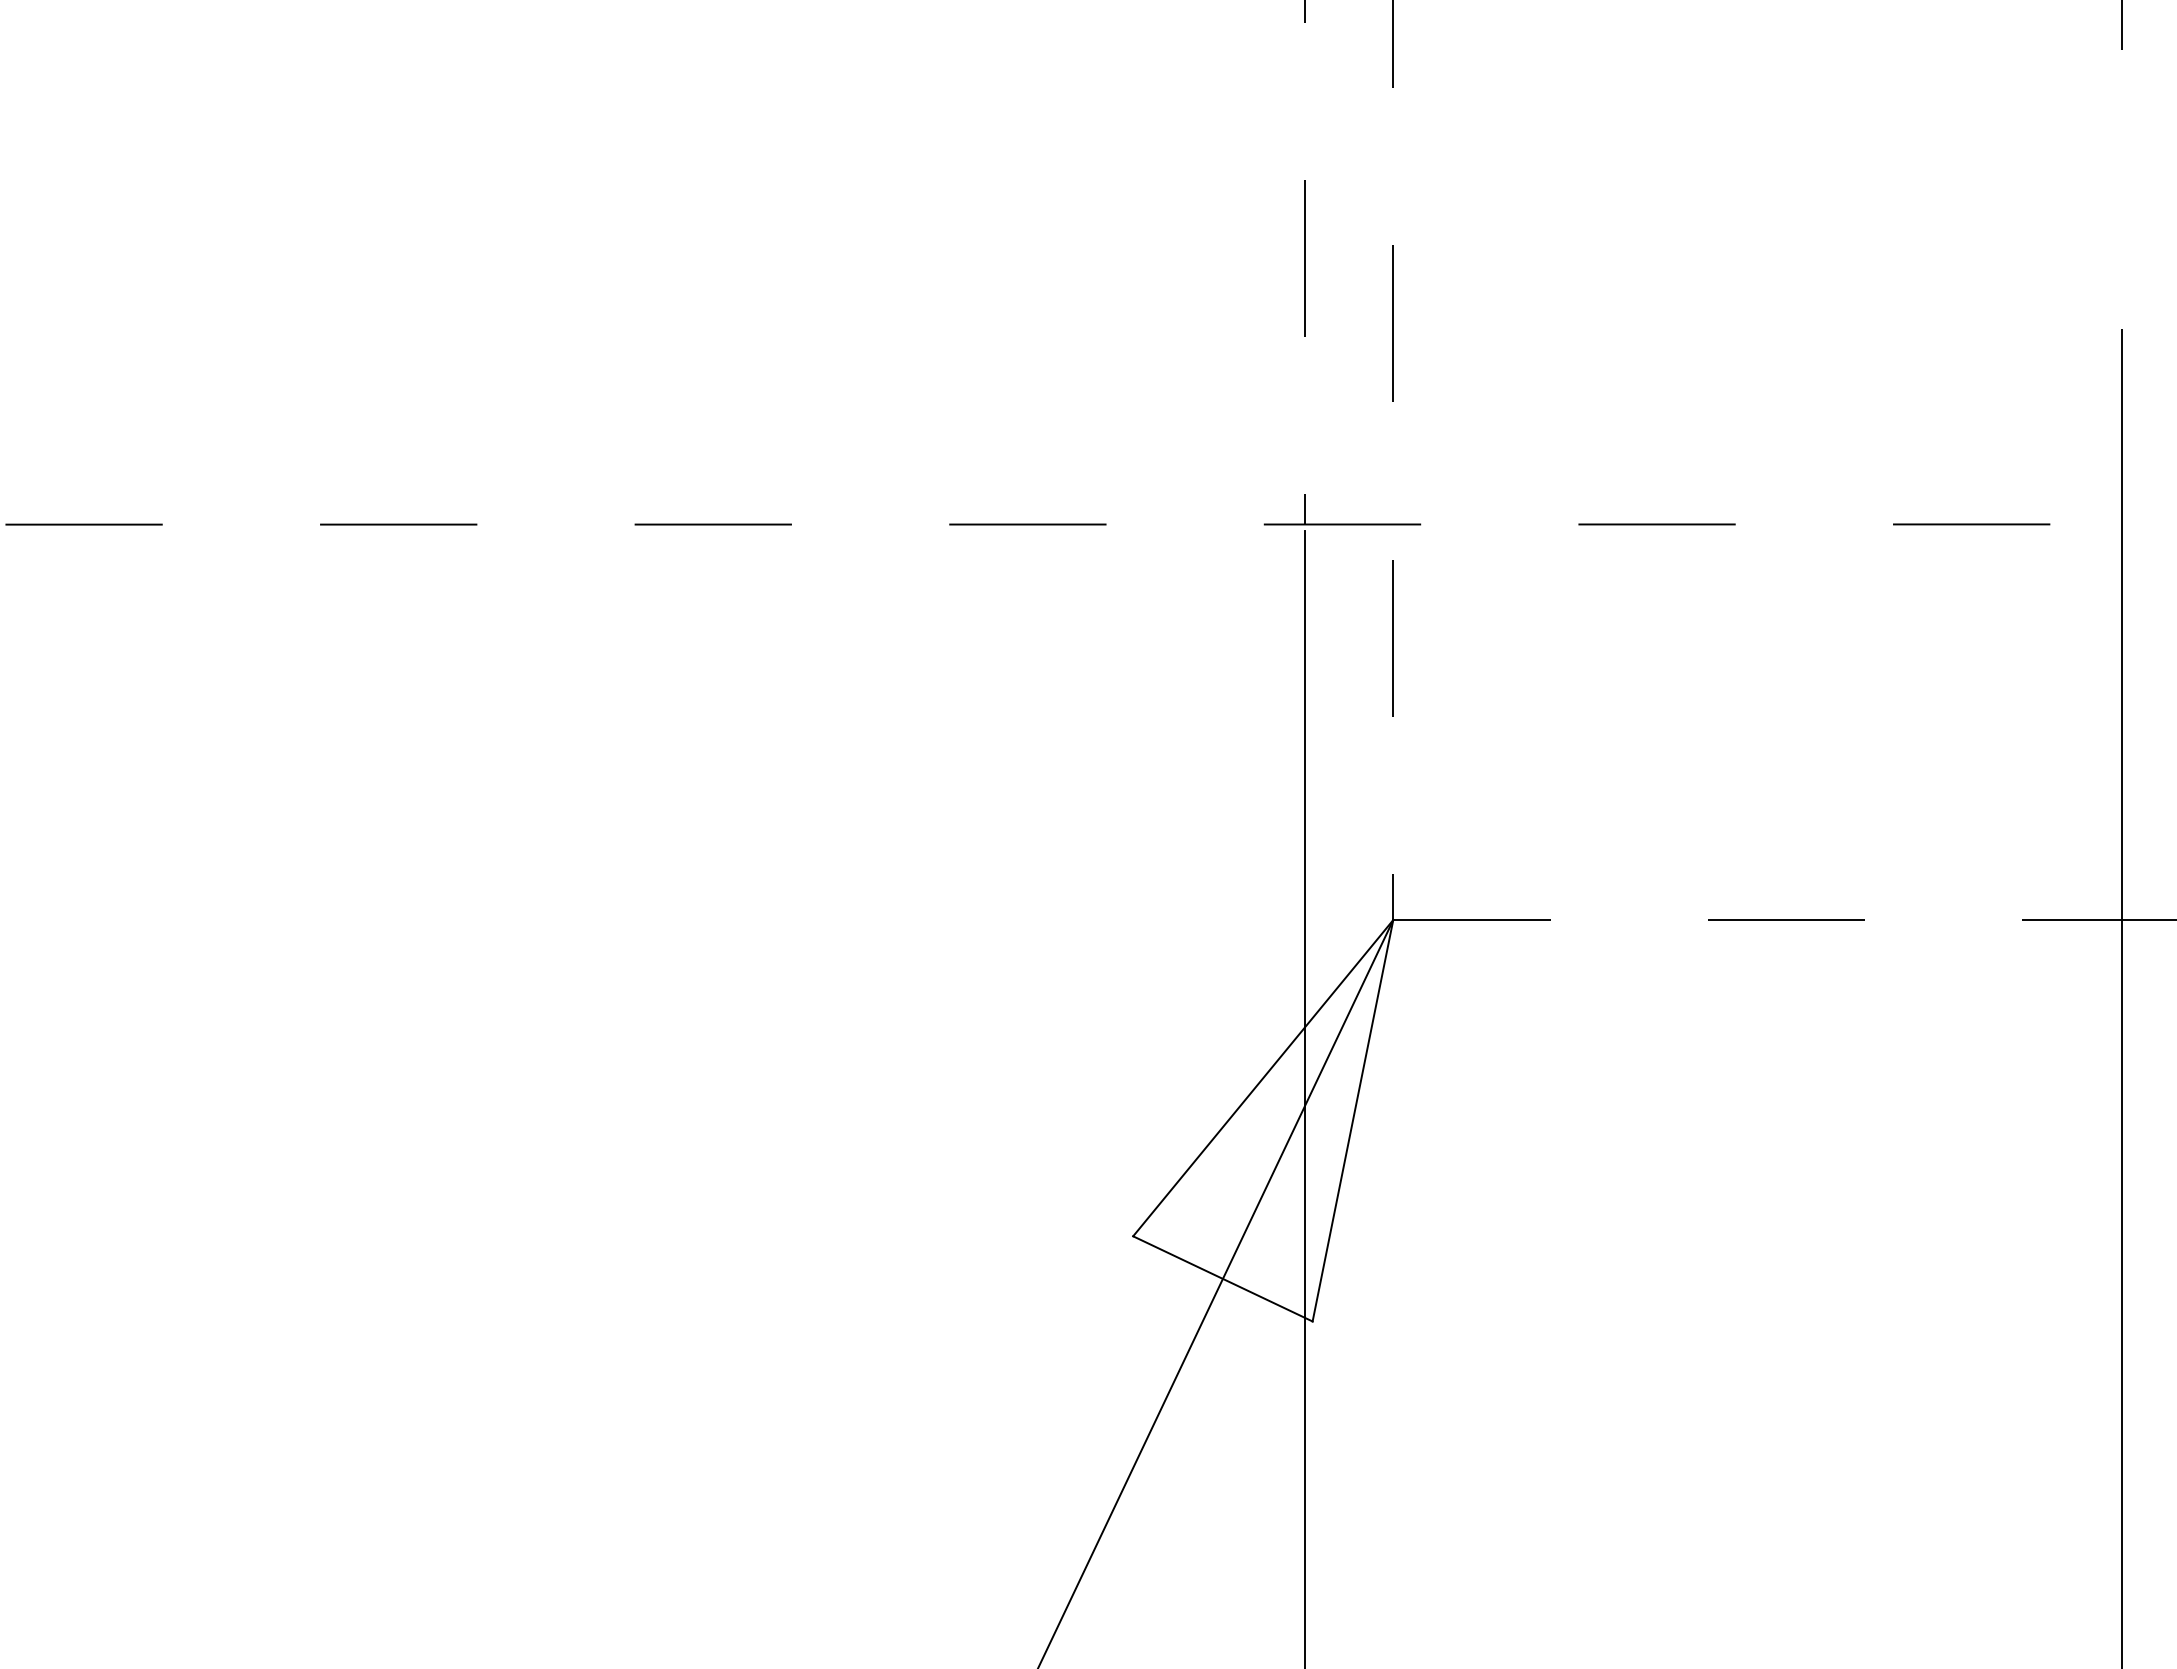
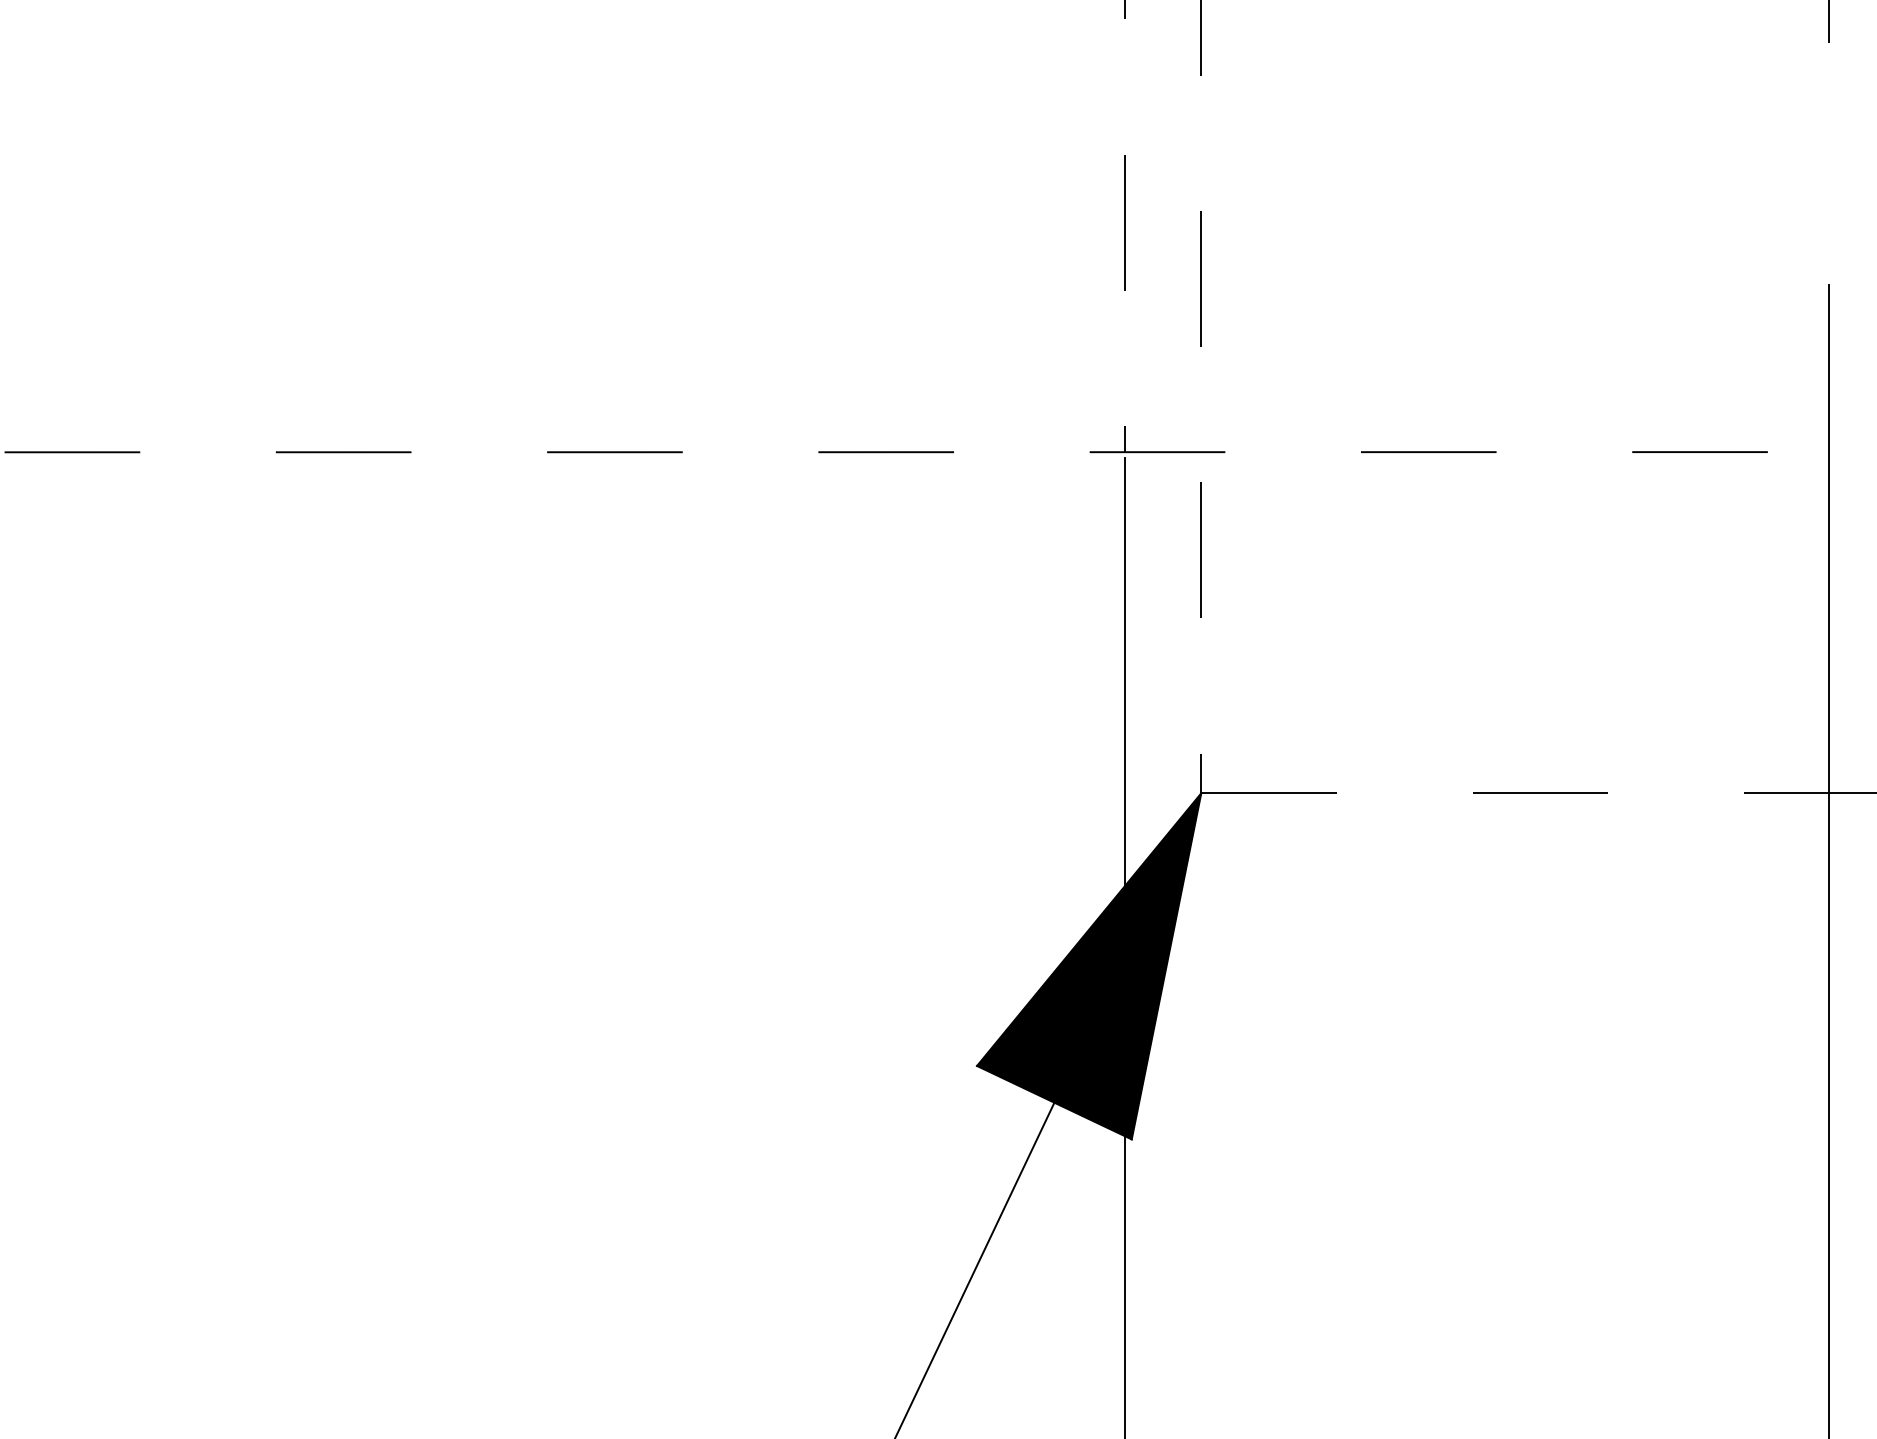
fill: (1263, 1120) -> (1089, 966), added

